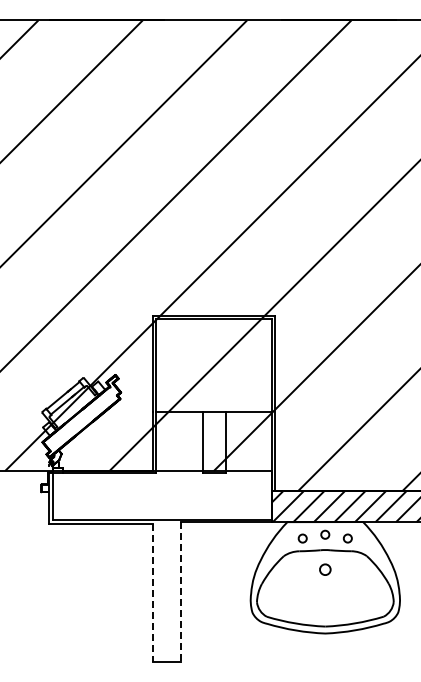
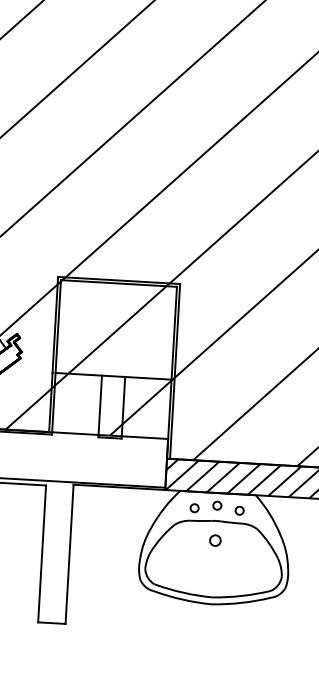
line: (180, 591) -> (69, 554), dashed -> solid
line: (153, 592) -> (42, 553), dashed -> solid

